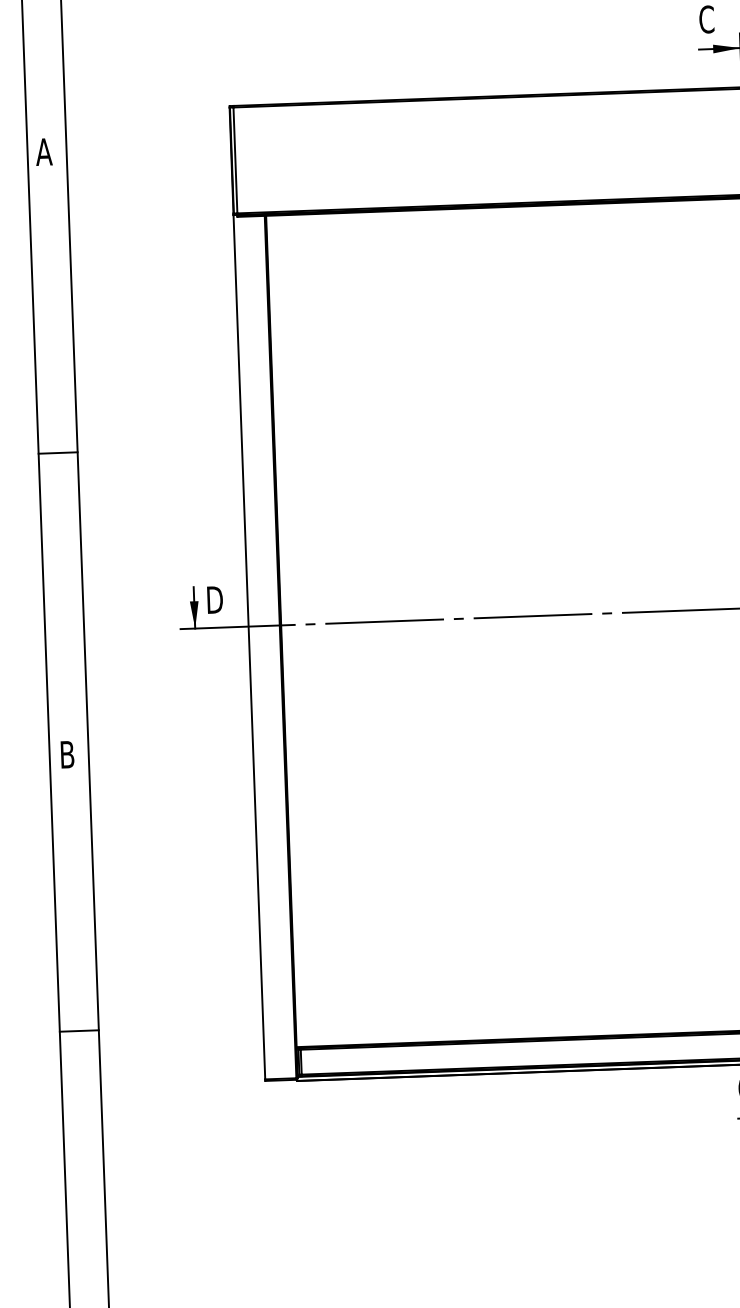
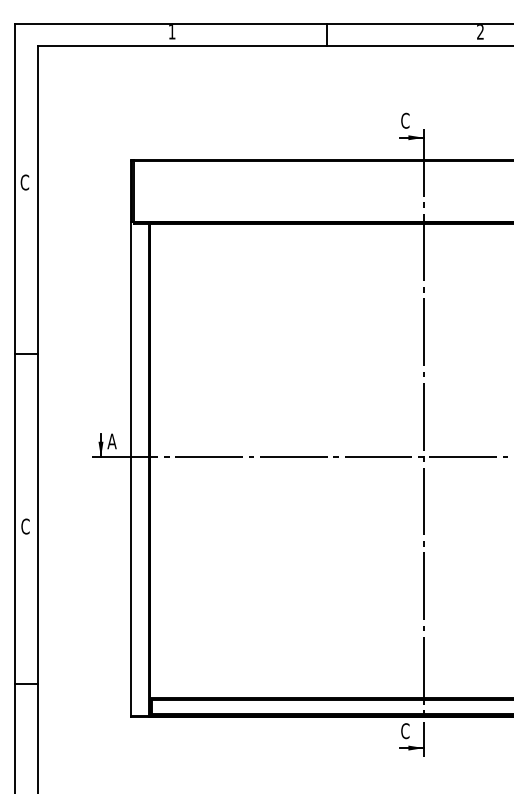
text: (43, 152) -> (24, 182), A -> C
text: (214, 600) -> (112, 441), D -> A
text: (67, 754) -> (25, 526), B -> C

